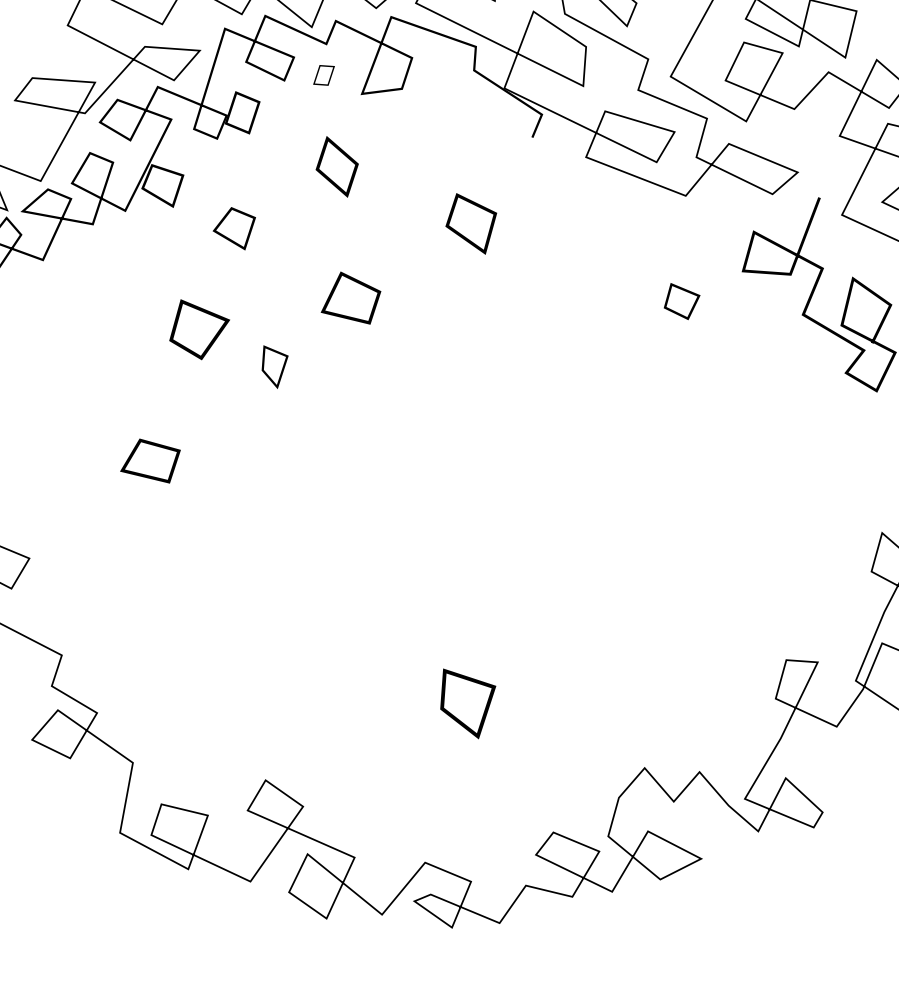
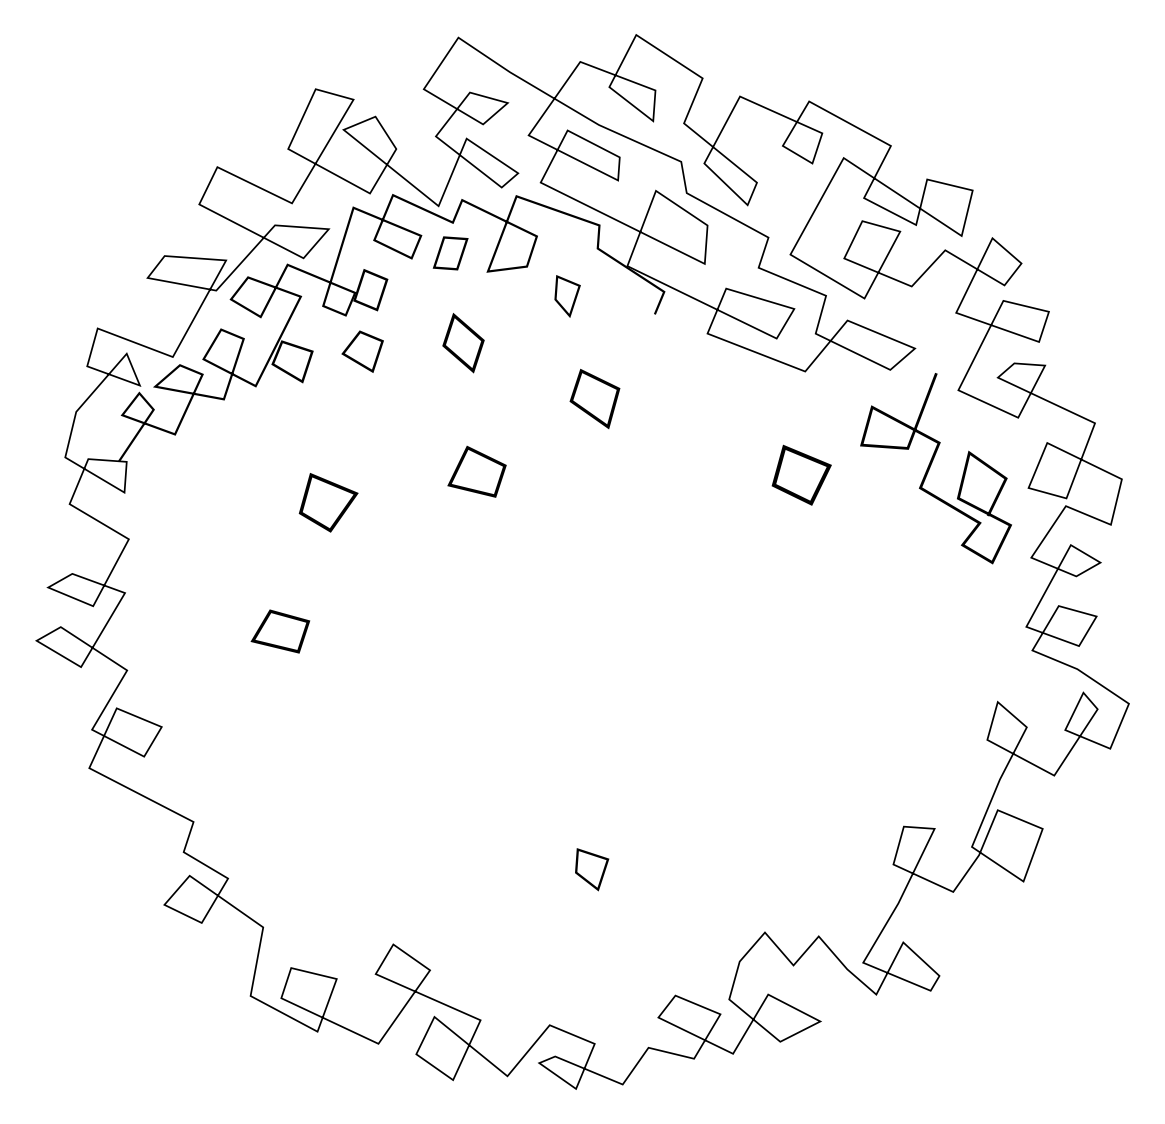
part: (323, 75) -> (450, 253), size x1.67
part: (234, 228) -> (362, 351), moved
part: (681, 300) -> (801, 474), size x1.67
part: (274, 367) -> (567, 296), moved
part: (468, 703) -> (592, 869), size x0.62

